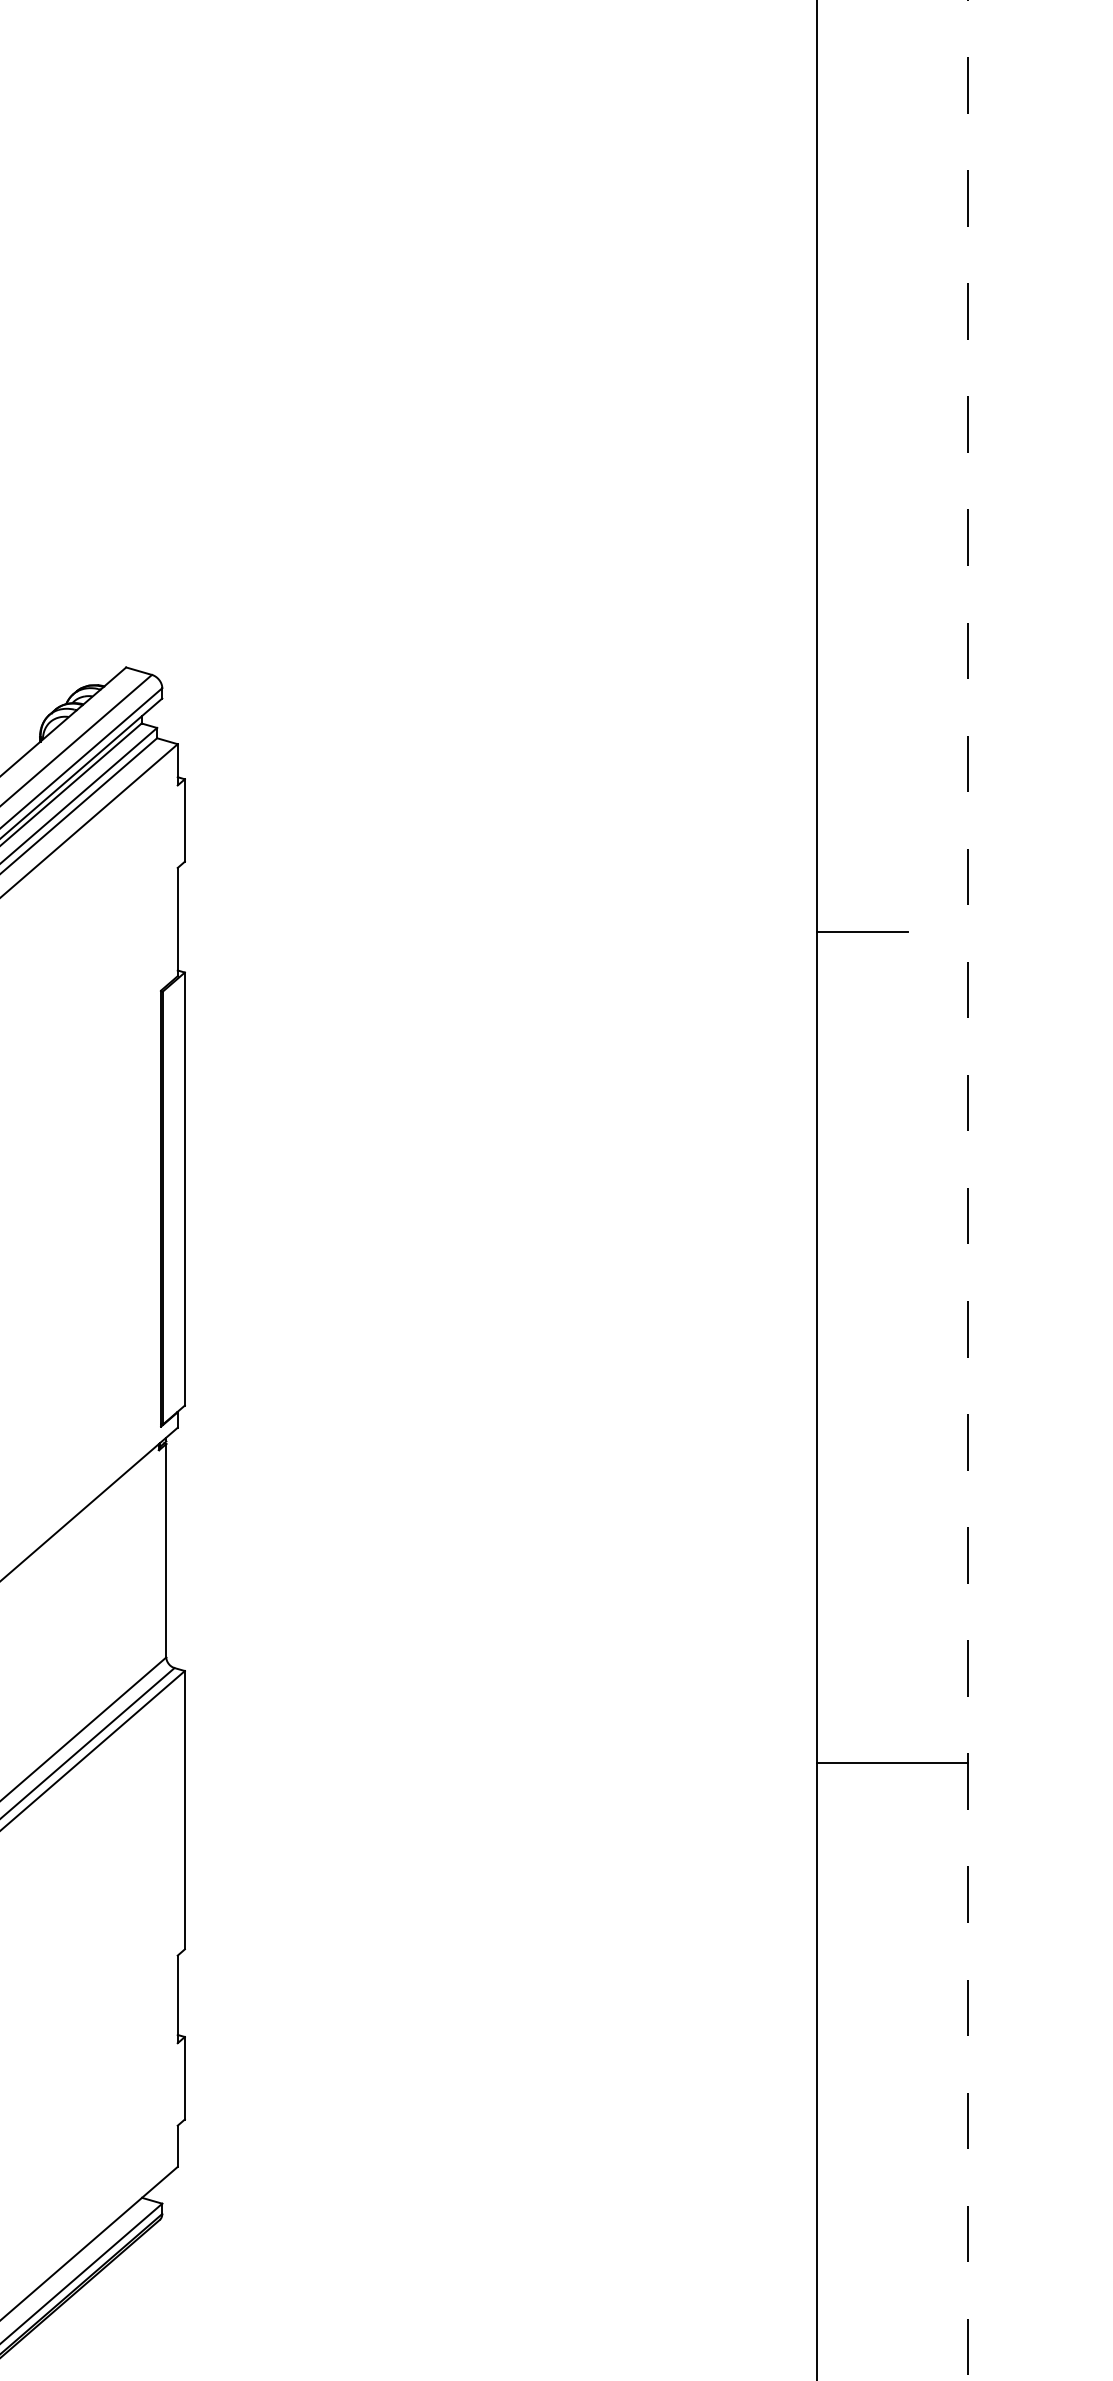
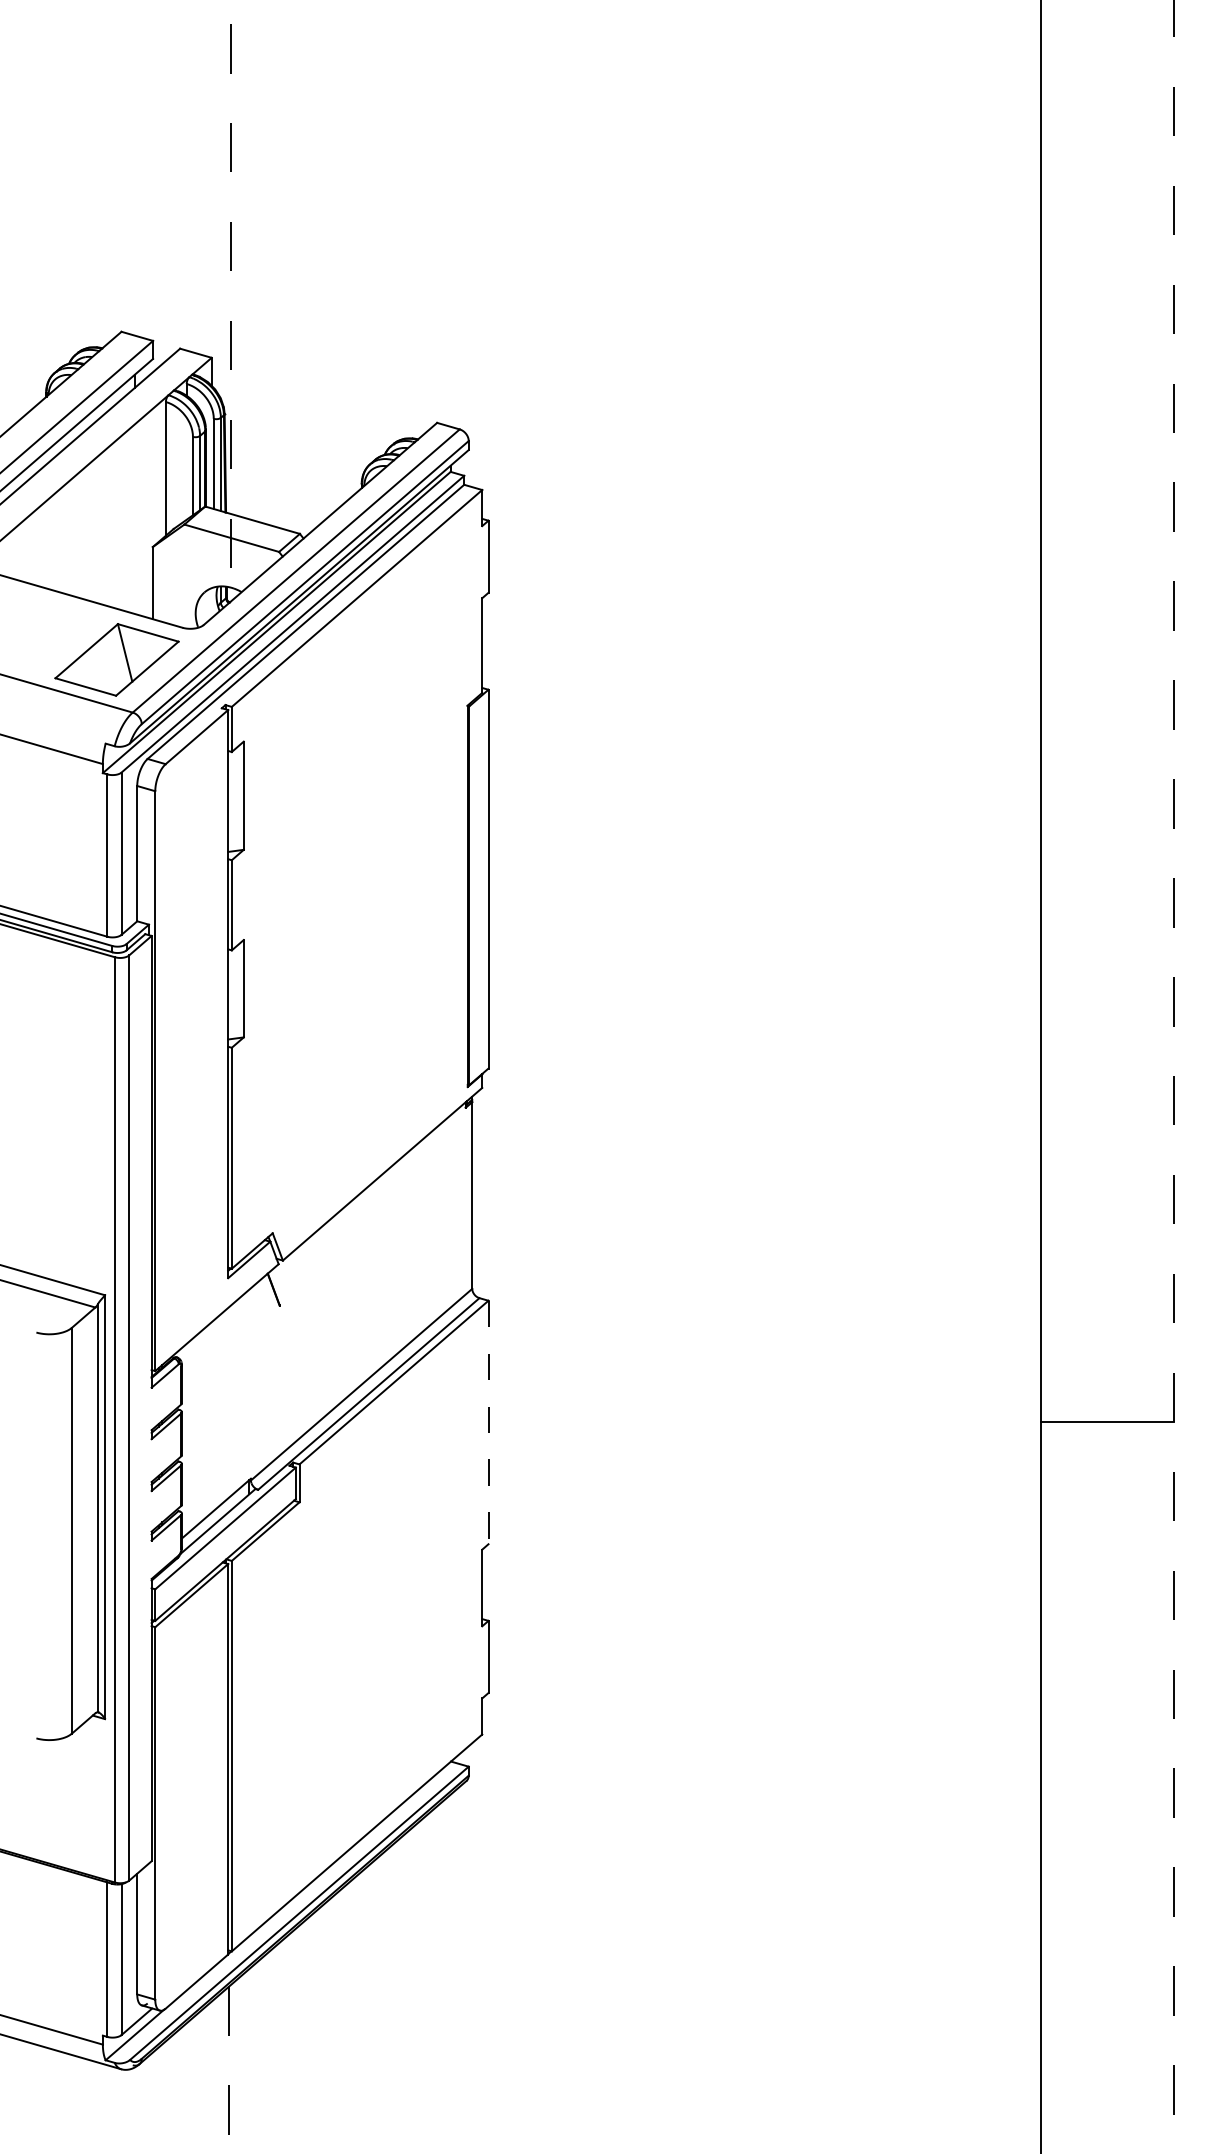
line: (861, 932) -> (1080, 654), removed
line: (892, 1763) -> (1107, 1421), moved
line: (184, 1810) -> (488, 1422), solid -> dashed

